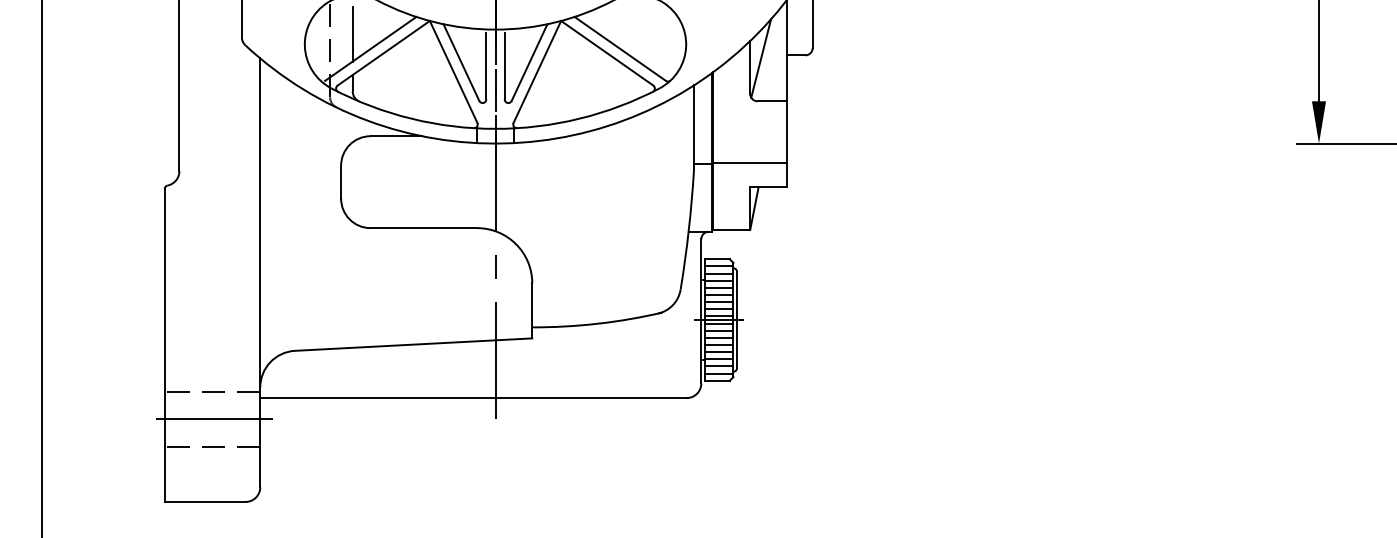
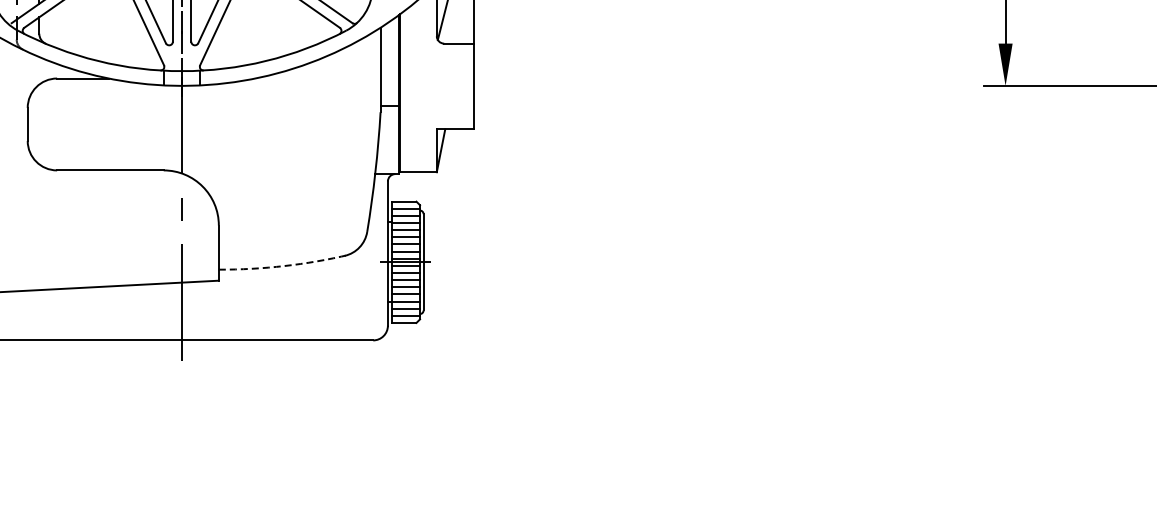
line: (749, 162) -> (436, 104), removed
arc: (597, 323) -> (284, 265), solid -> dashed

